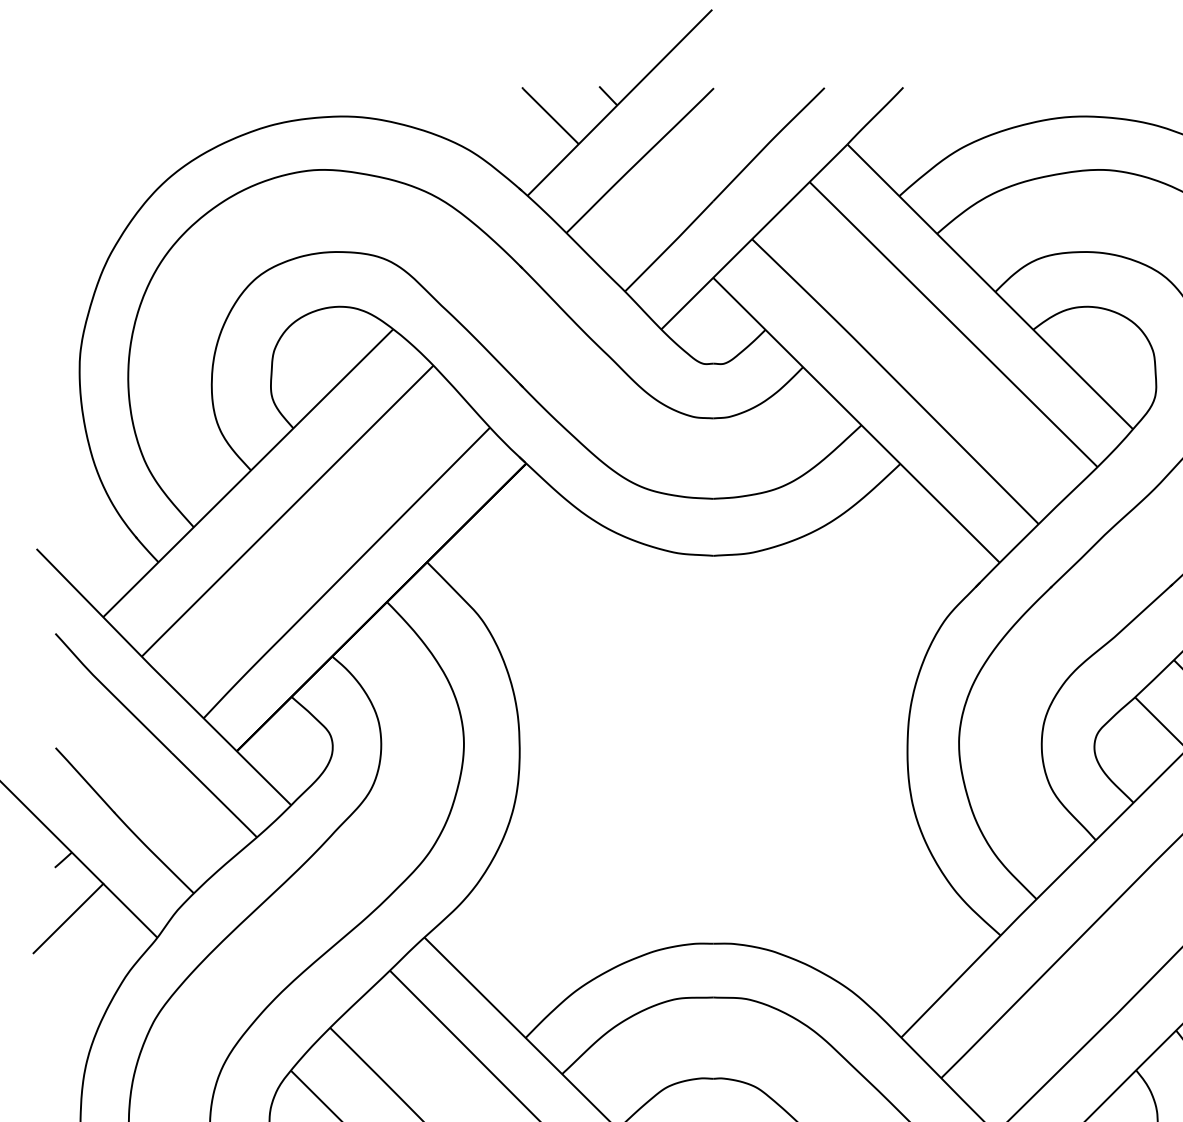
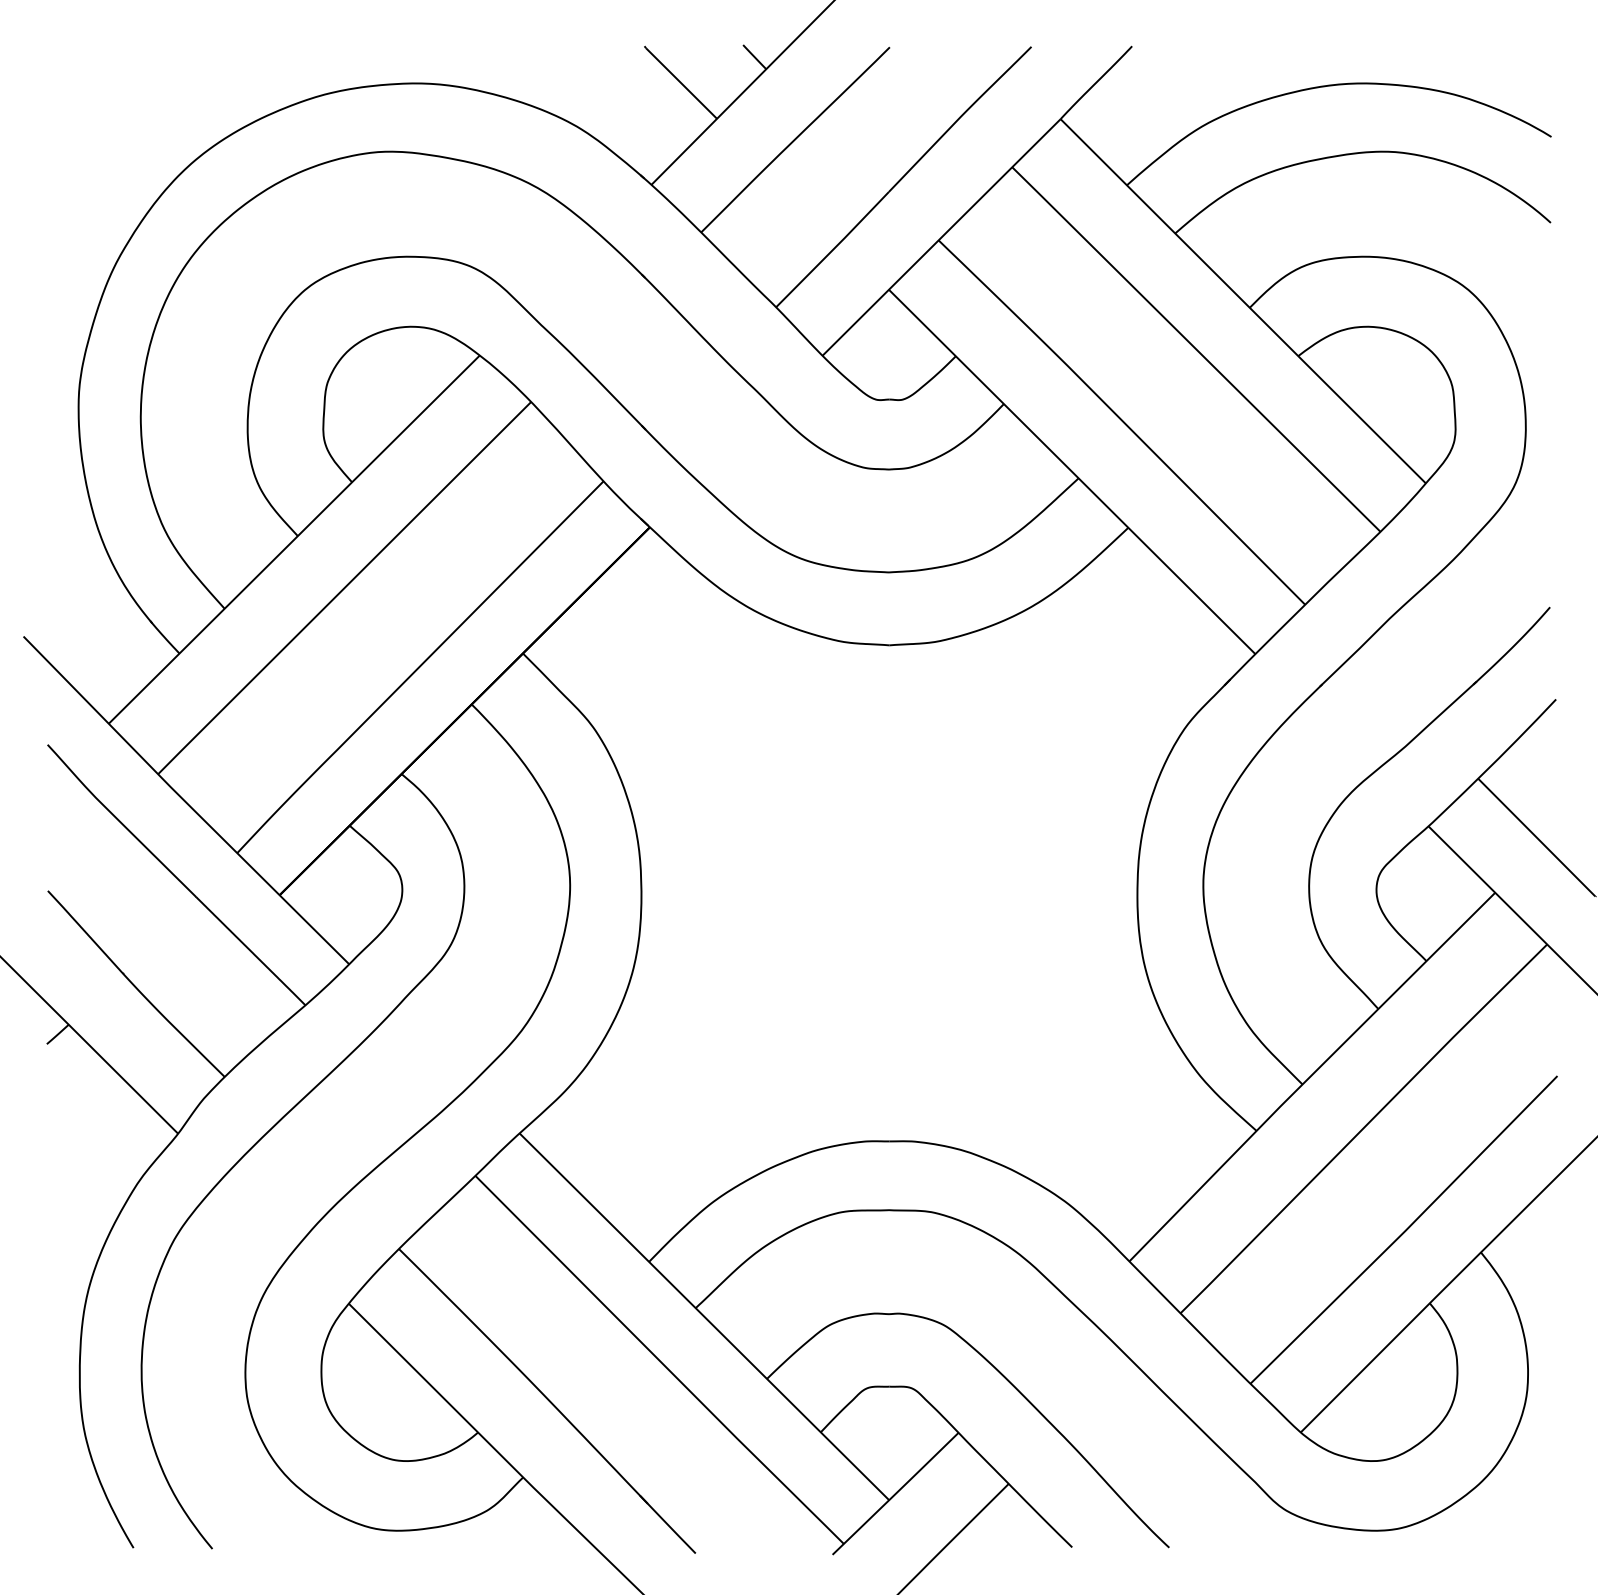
line: (67, 918) -> (63, 1108), removed

